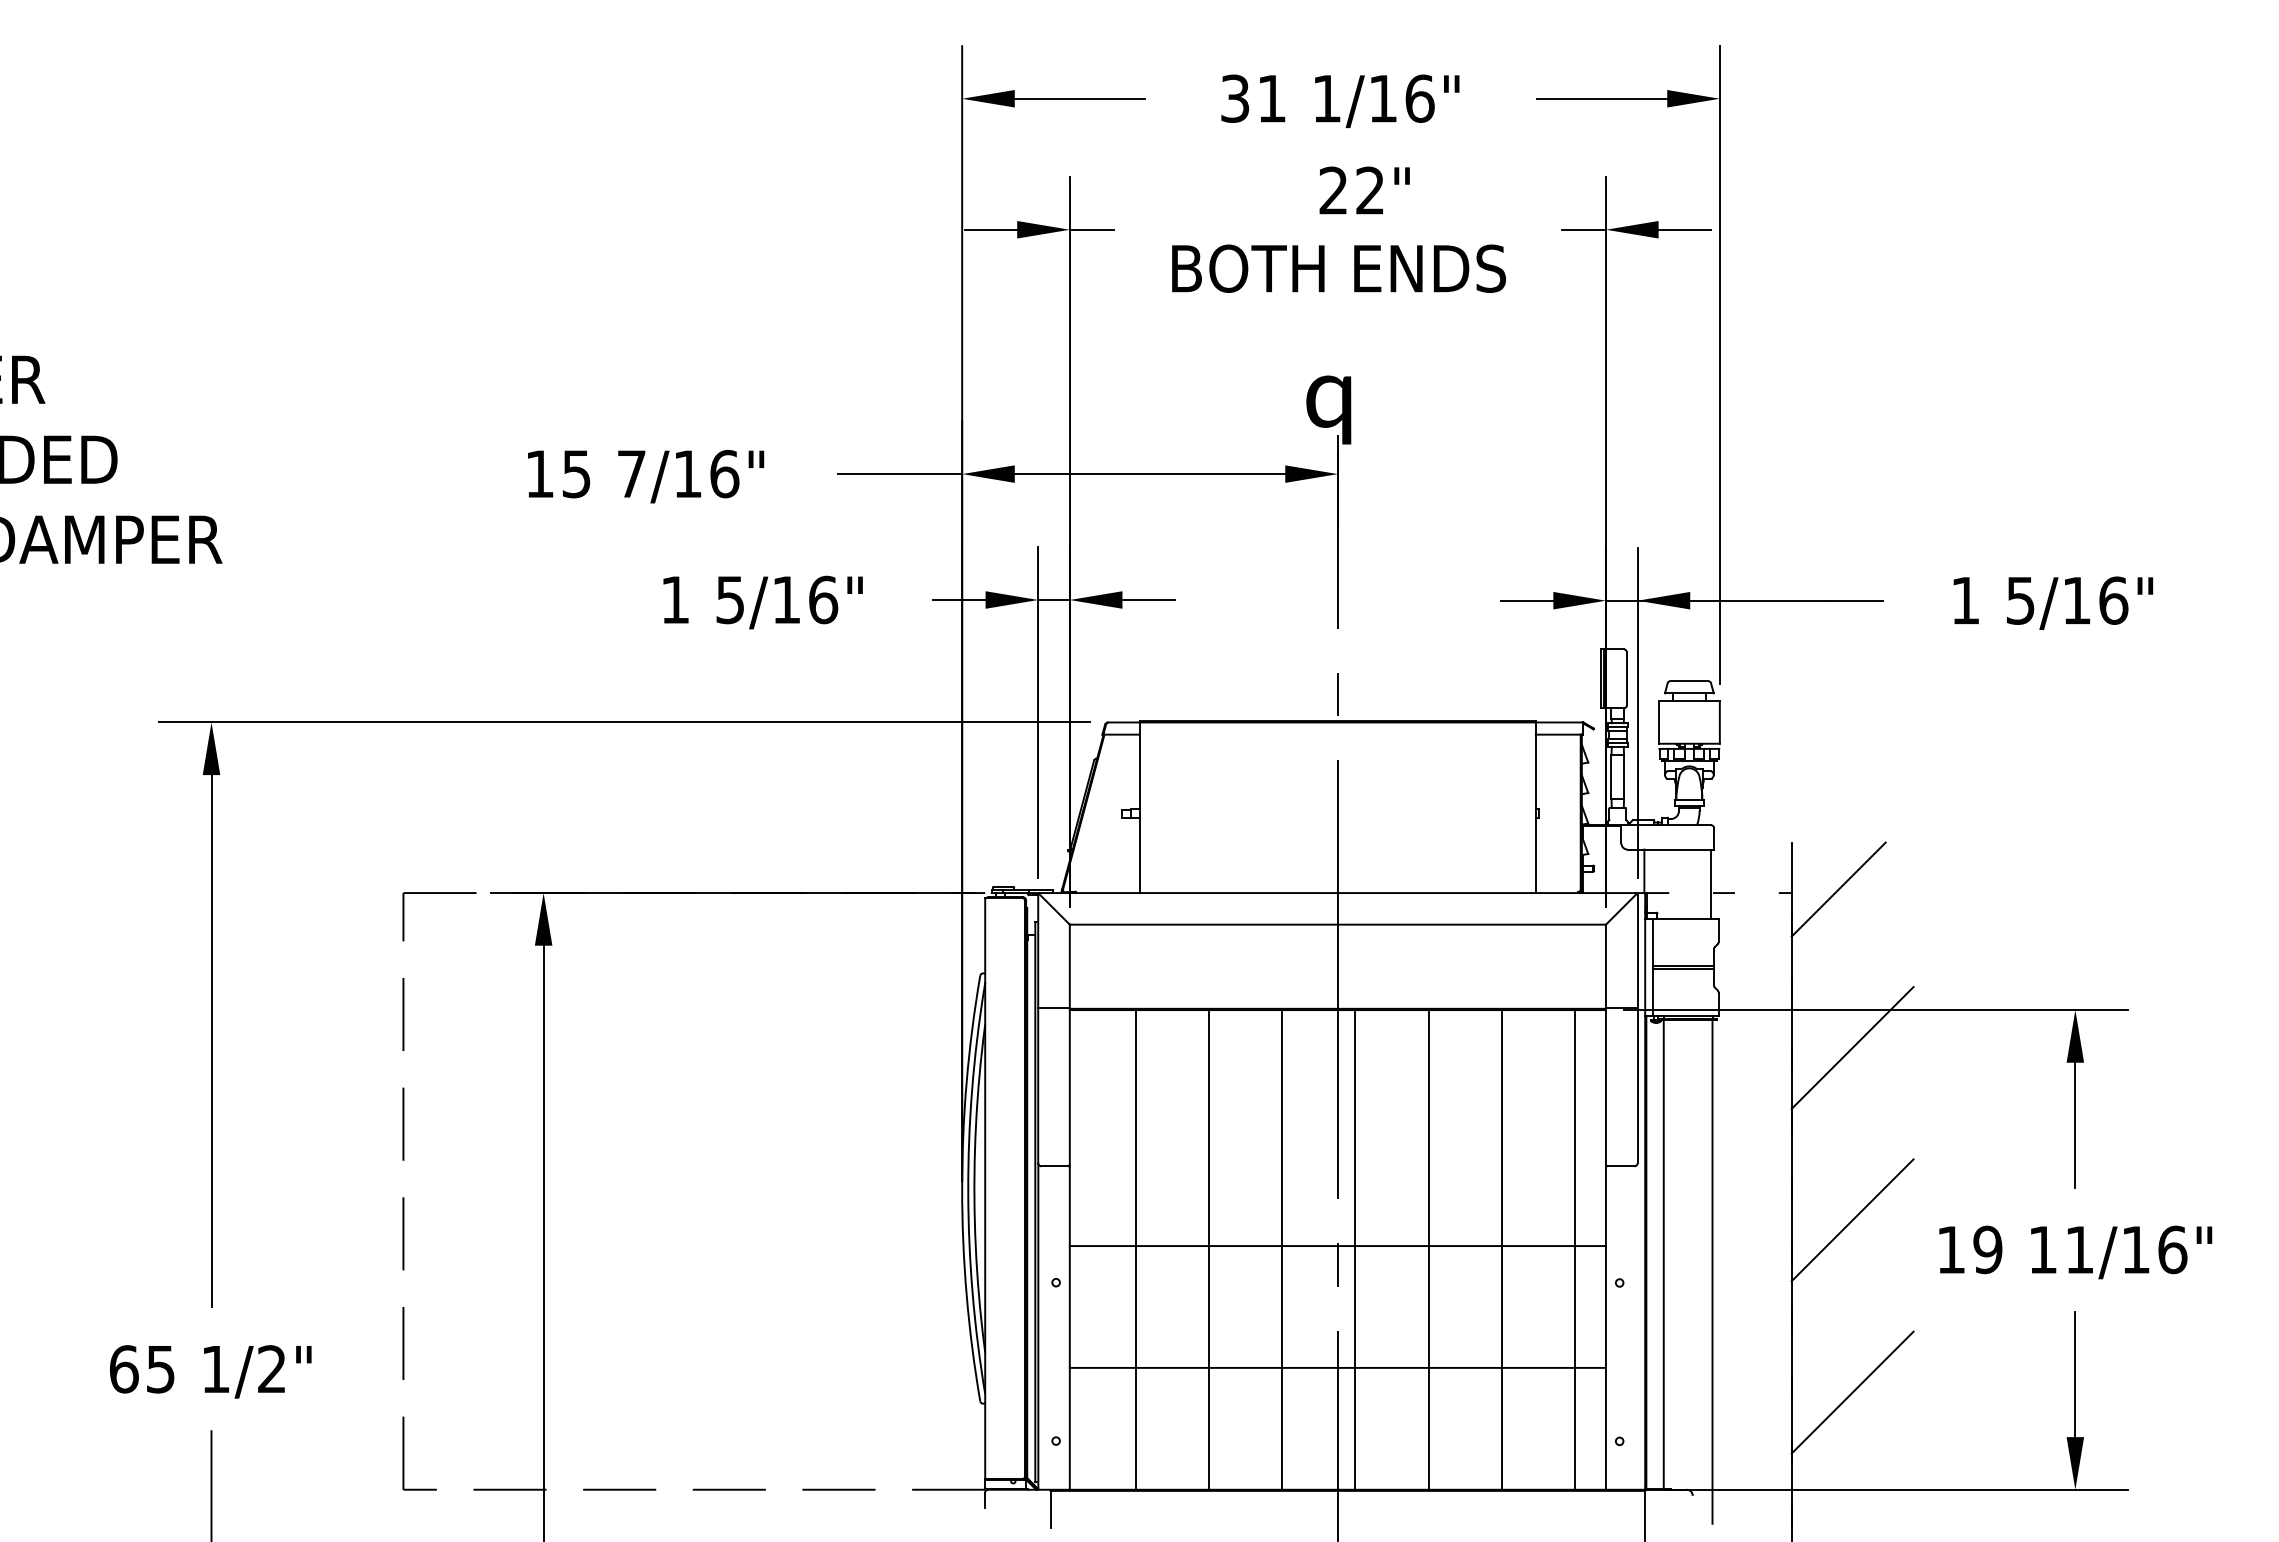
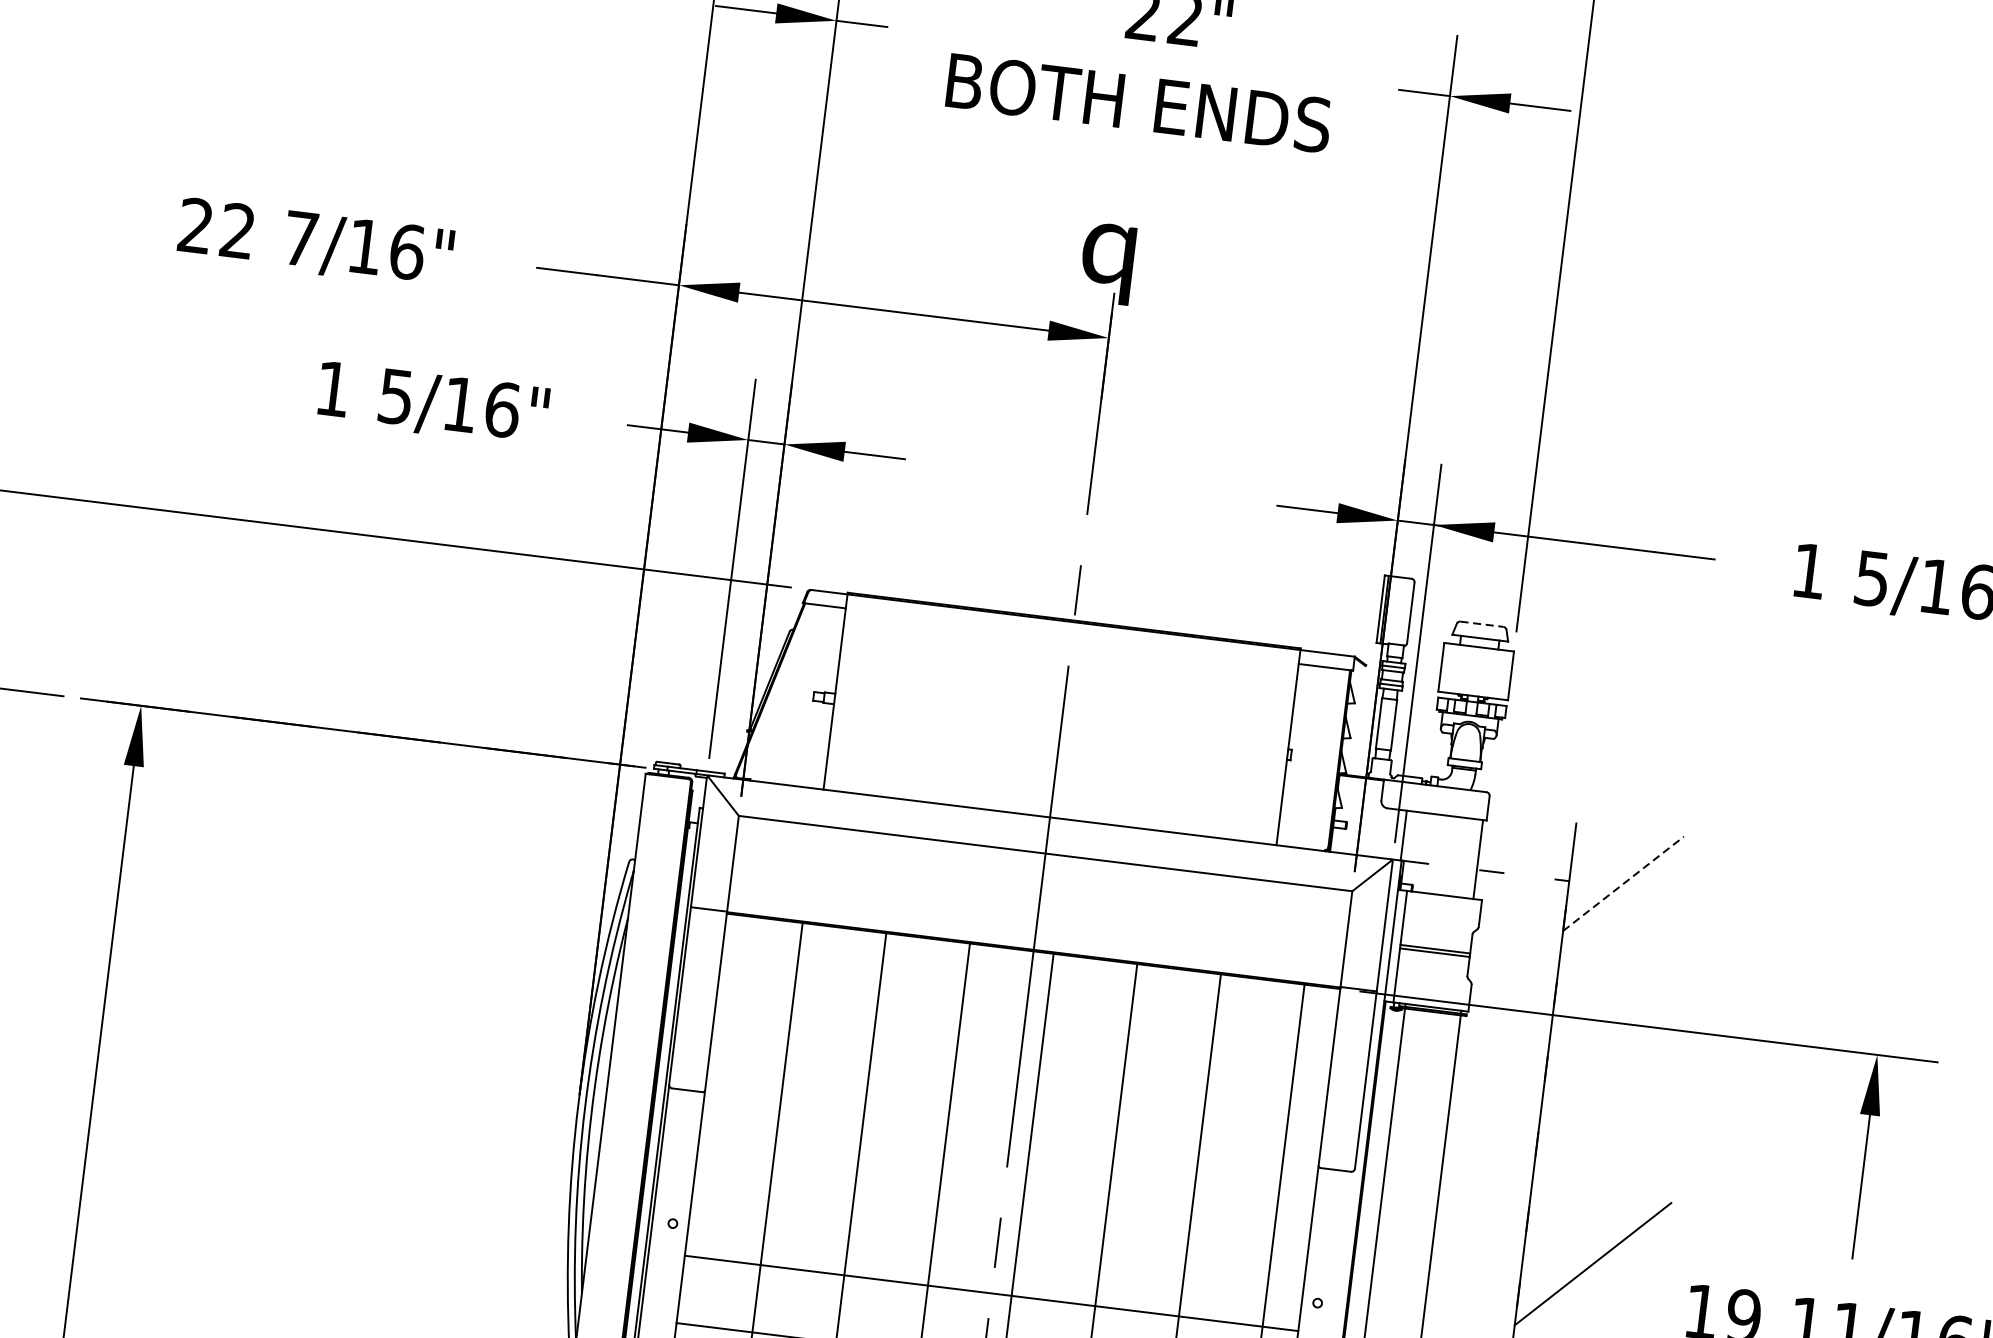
text: (558, 473) -> (217, 227), 15 -> 22
line: (1689, 681) -> (1482, 624), solid -> dashed
line: (1839, 889) -> (1624, 883), solid -> dashed
line: (1852, 1047) -> (1617, 1066), removed
line: (1337, 1246) -> (991, 1293), moved

